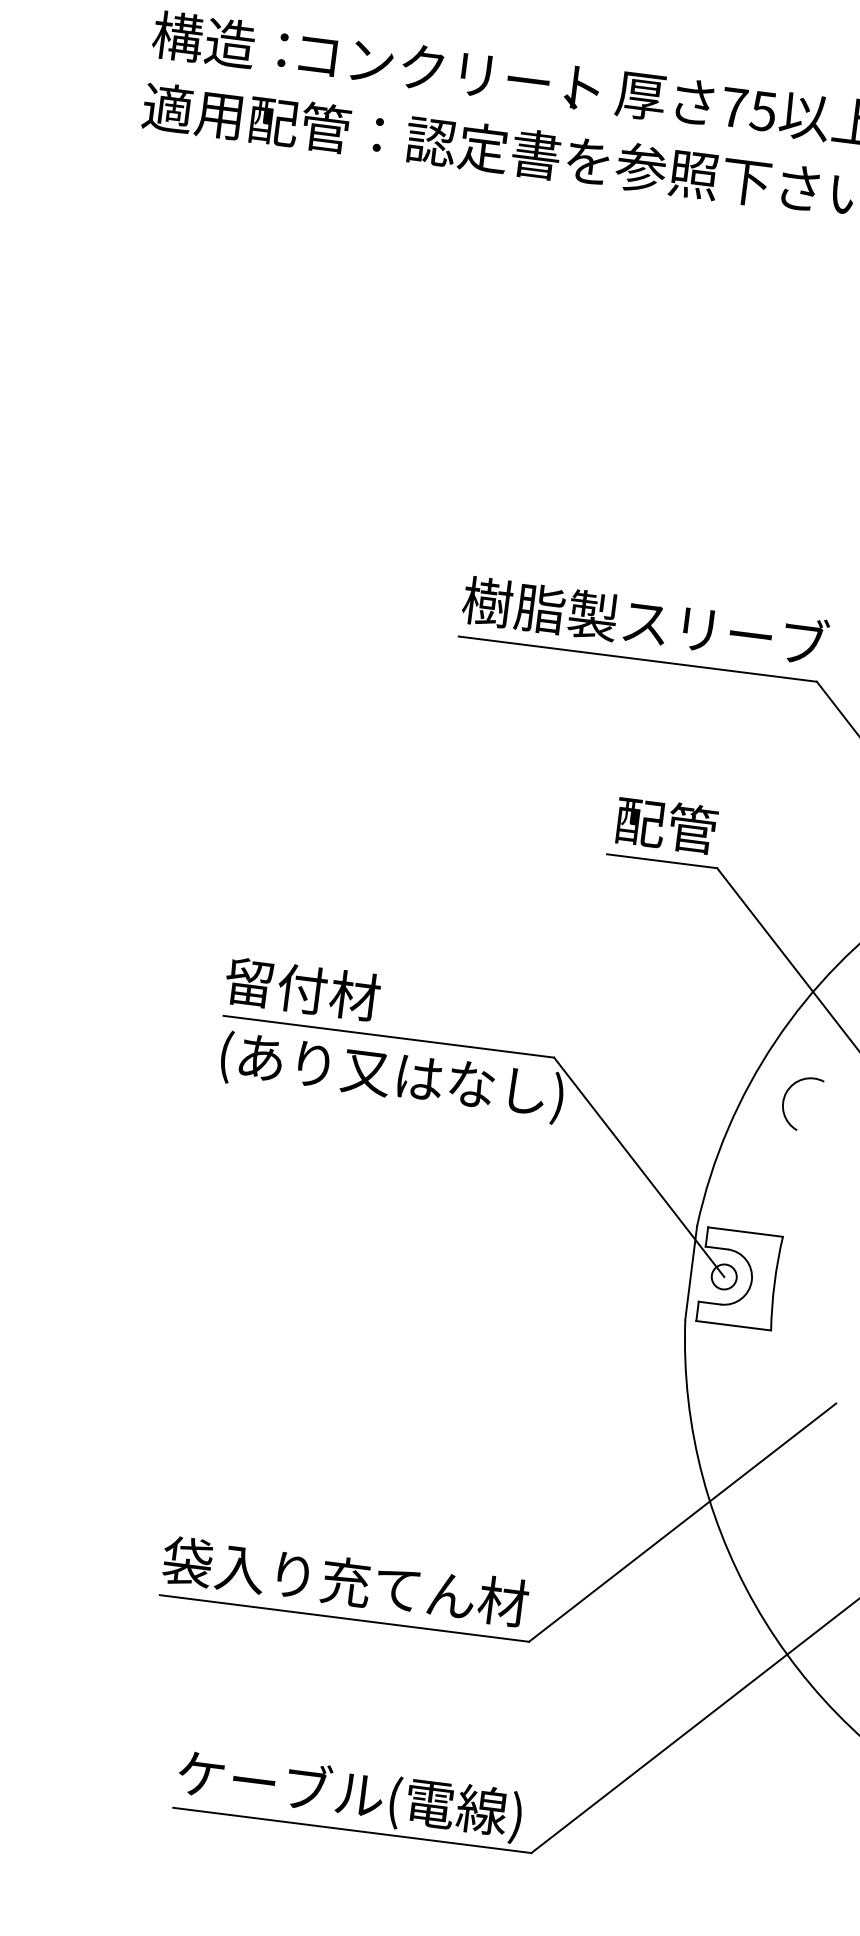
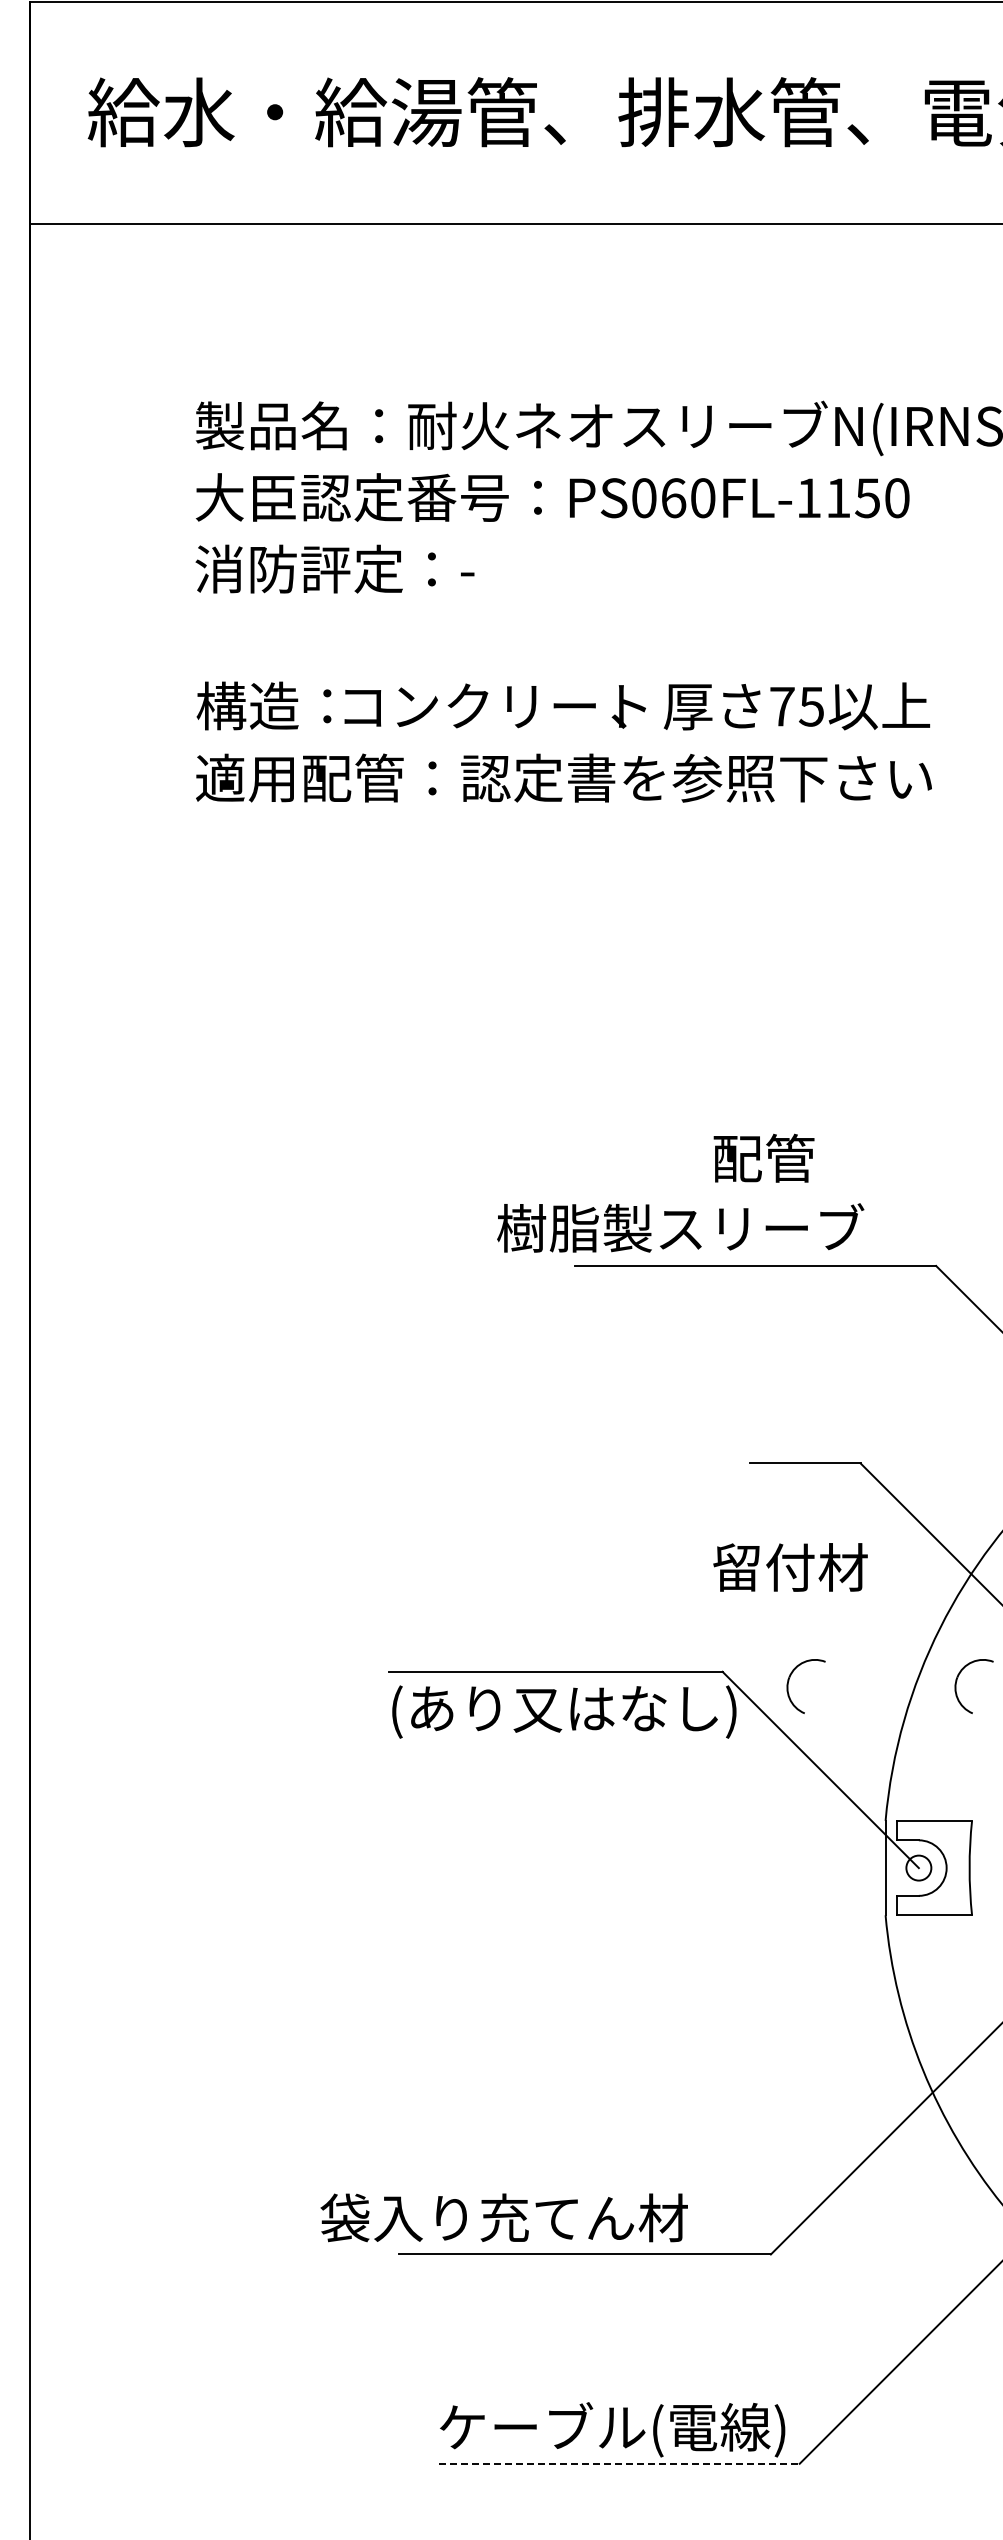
text: (645, 621) -> (680, 1227), moved
text: (666, 824) -> (763, 1157), moved
text: (302, 989) -> (790, 1567), moved
part: (619, 1075) -> (789, 1681), added
text: (344, 1581) -> (503, 2217), moved
line: (352, 1830) -> (619, 2463), solid -> dashed

